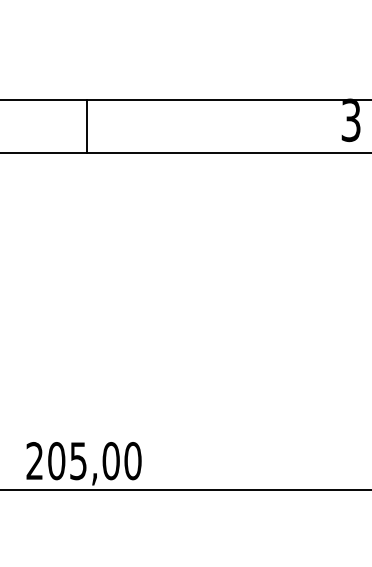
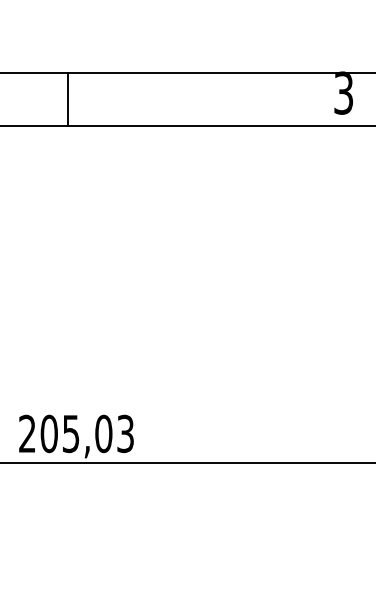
line: (86, 125) -> (67, 98), moved
text: (132, 460) -> (125, 433), 205,00 -> 205,03

